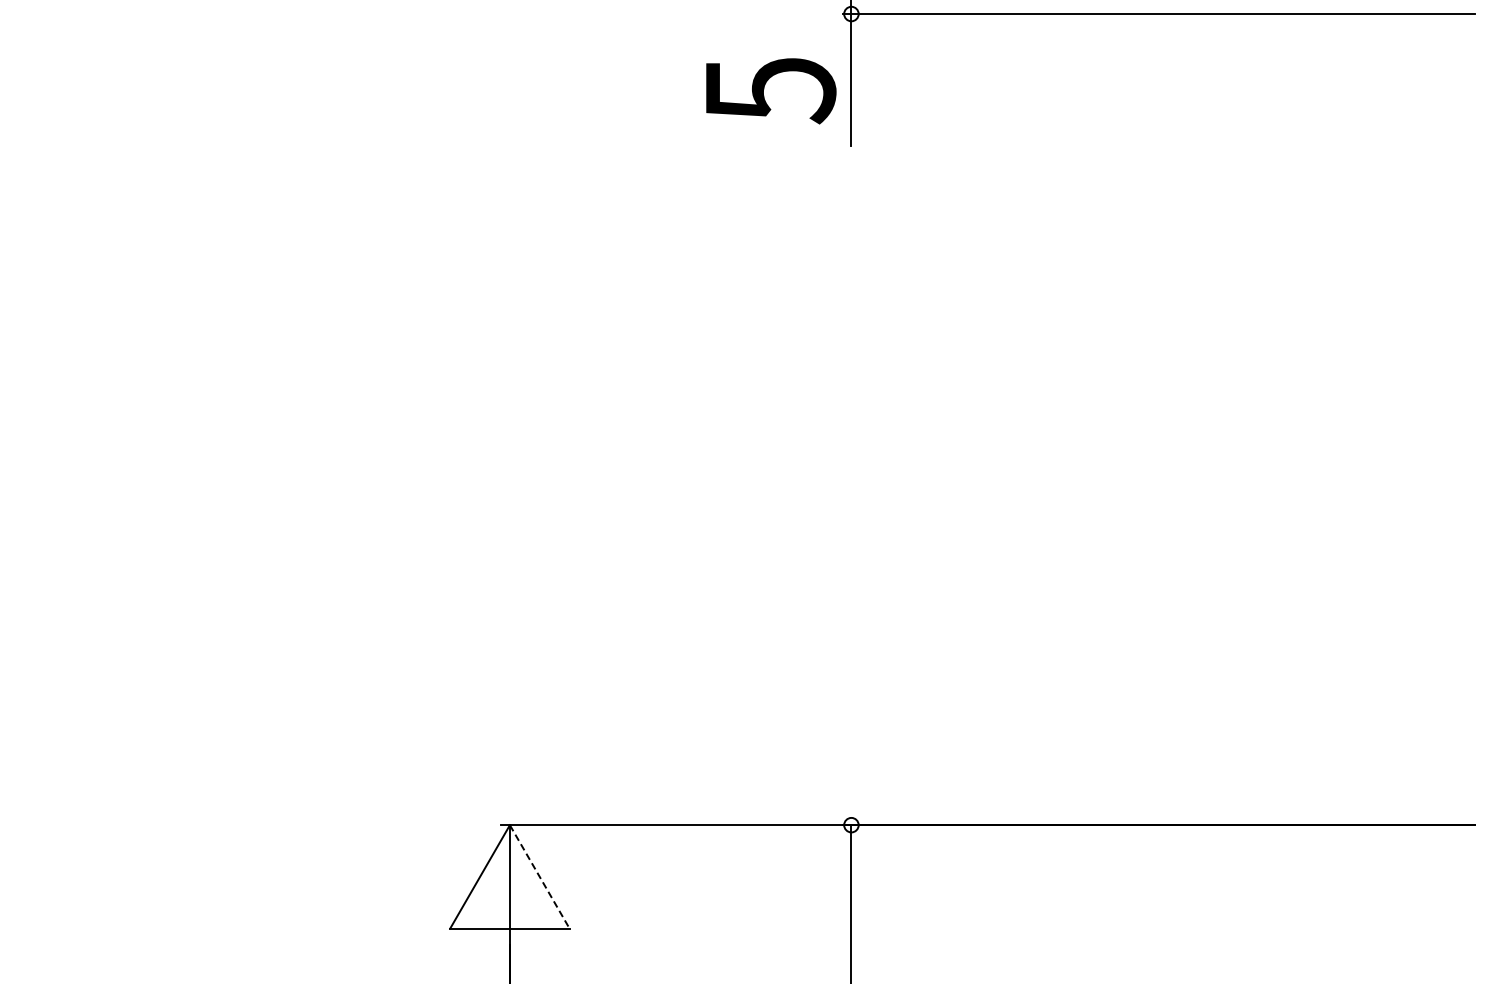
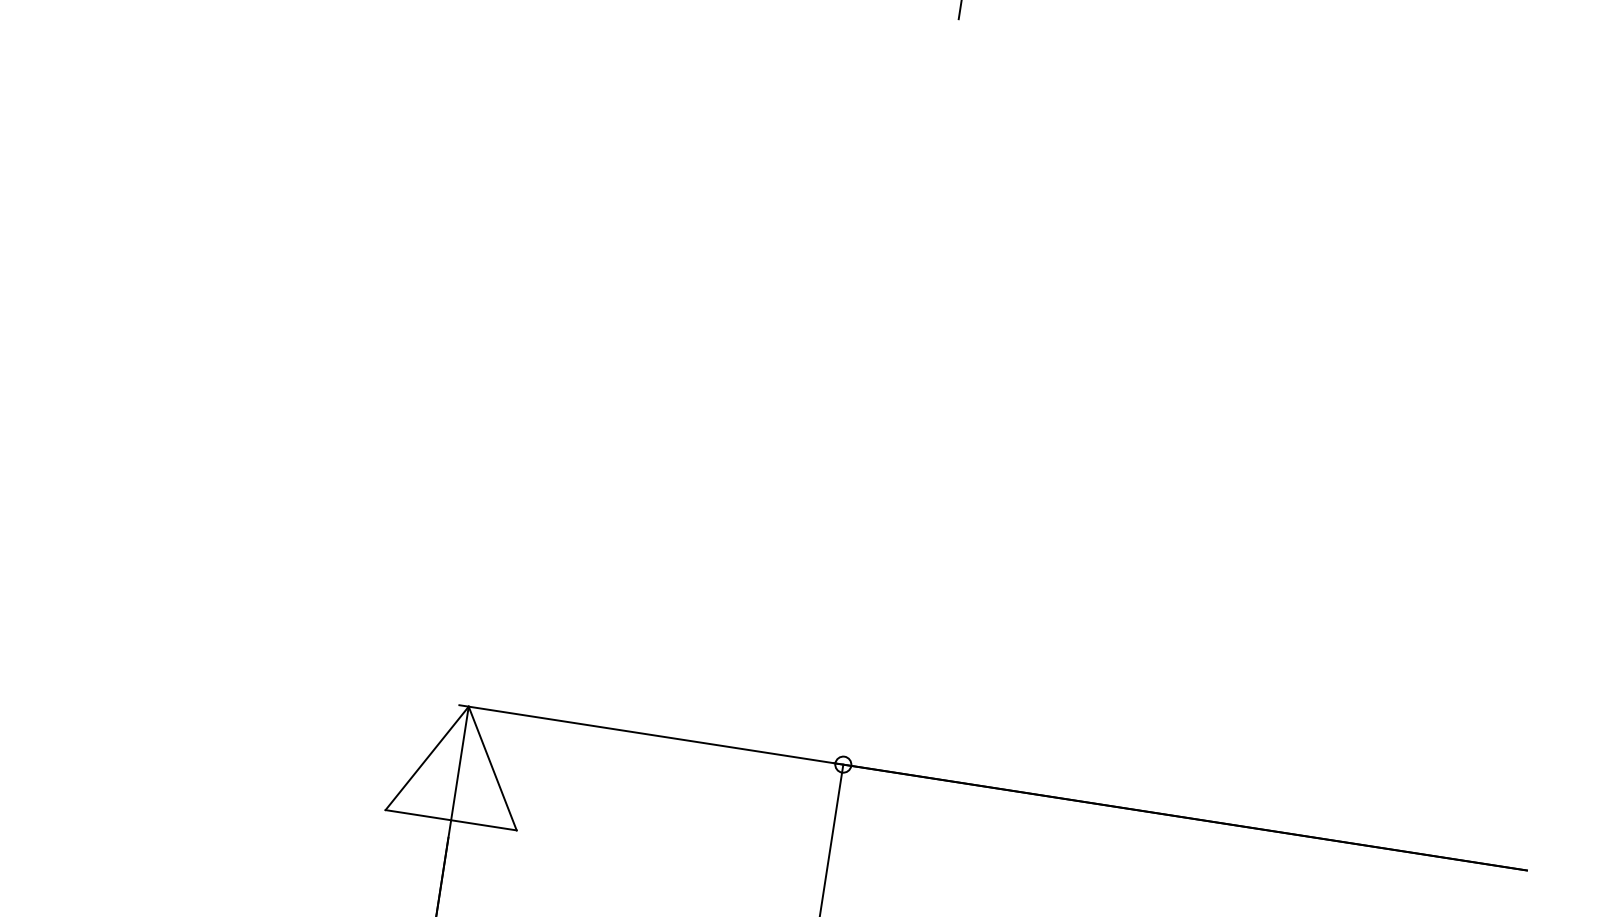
line: (539, 876) -> (492, 767), dashed -> solid

